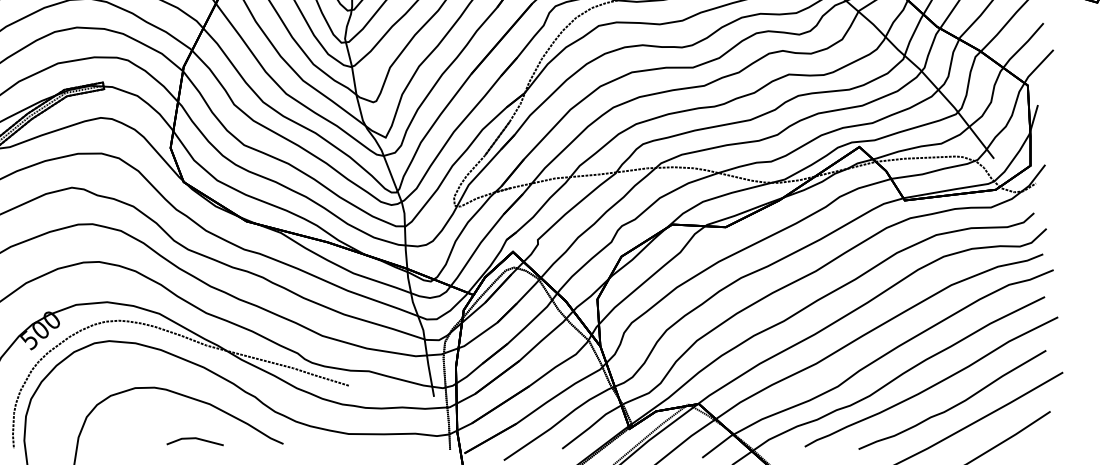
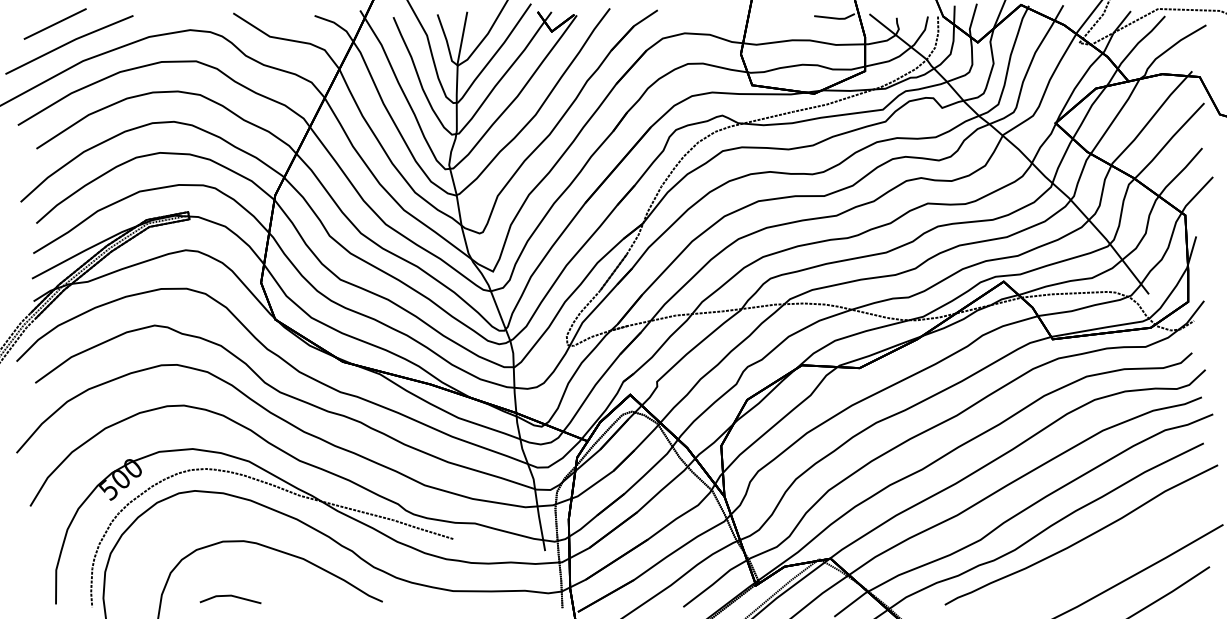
curve: (953, 405) -> (1105, 560), removed
line: (195, 439) -> (230, 596), moved

